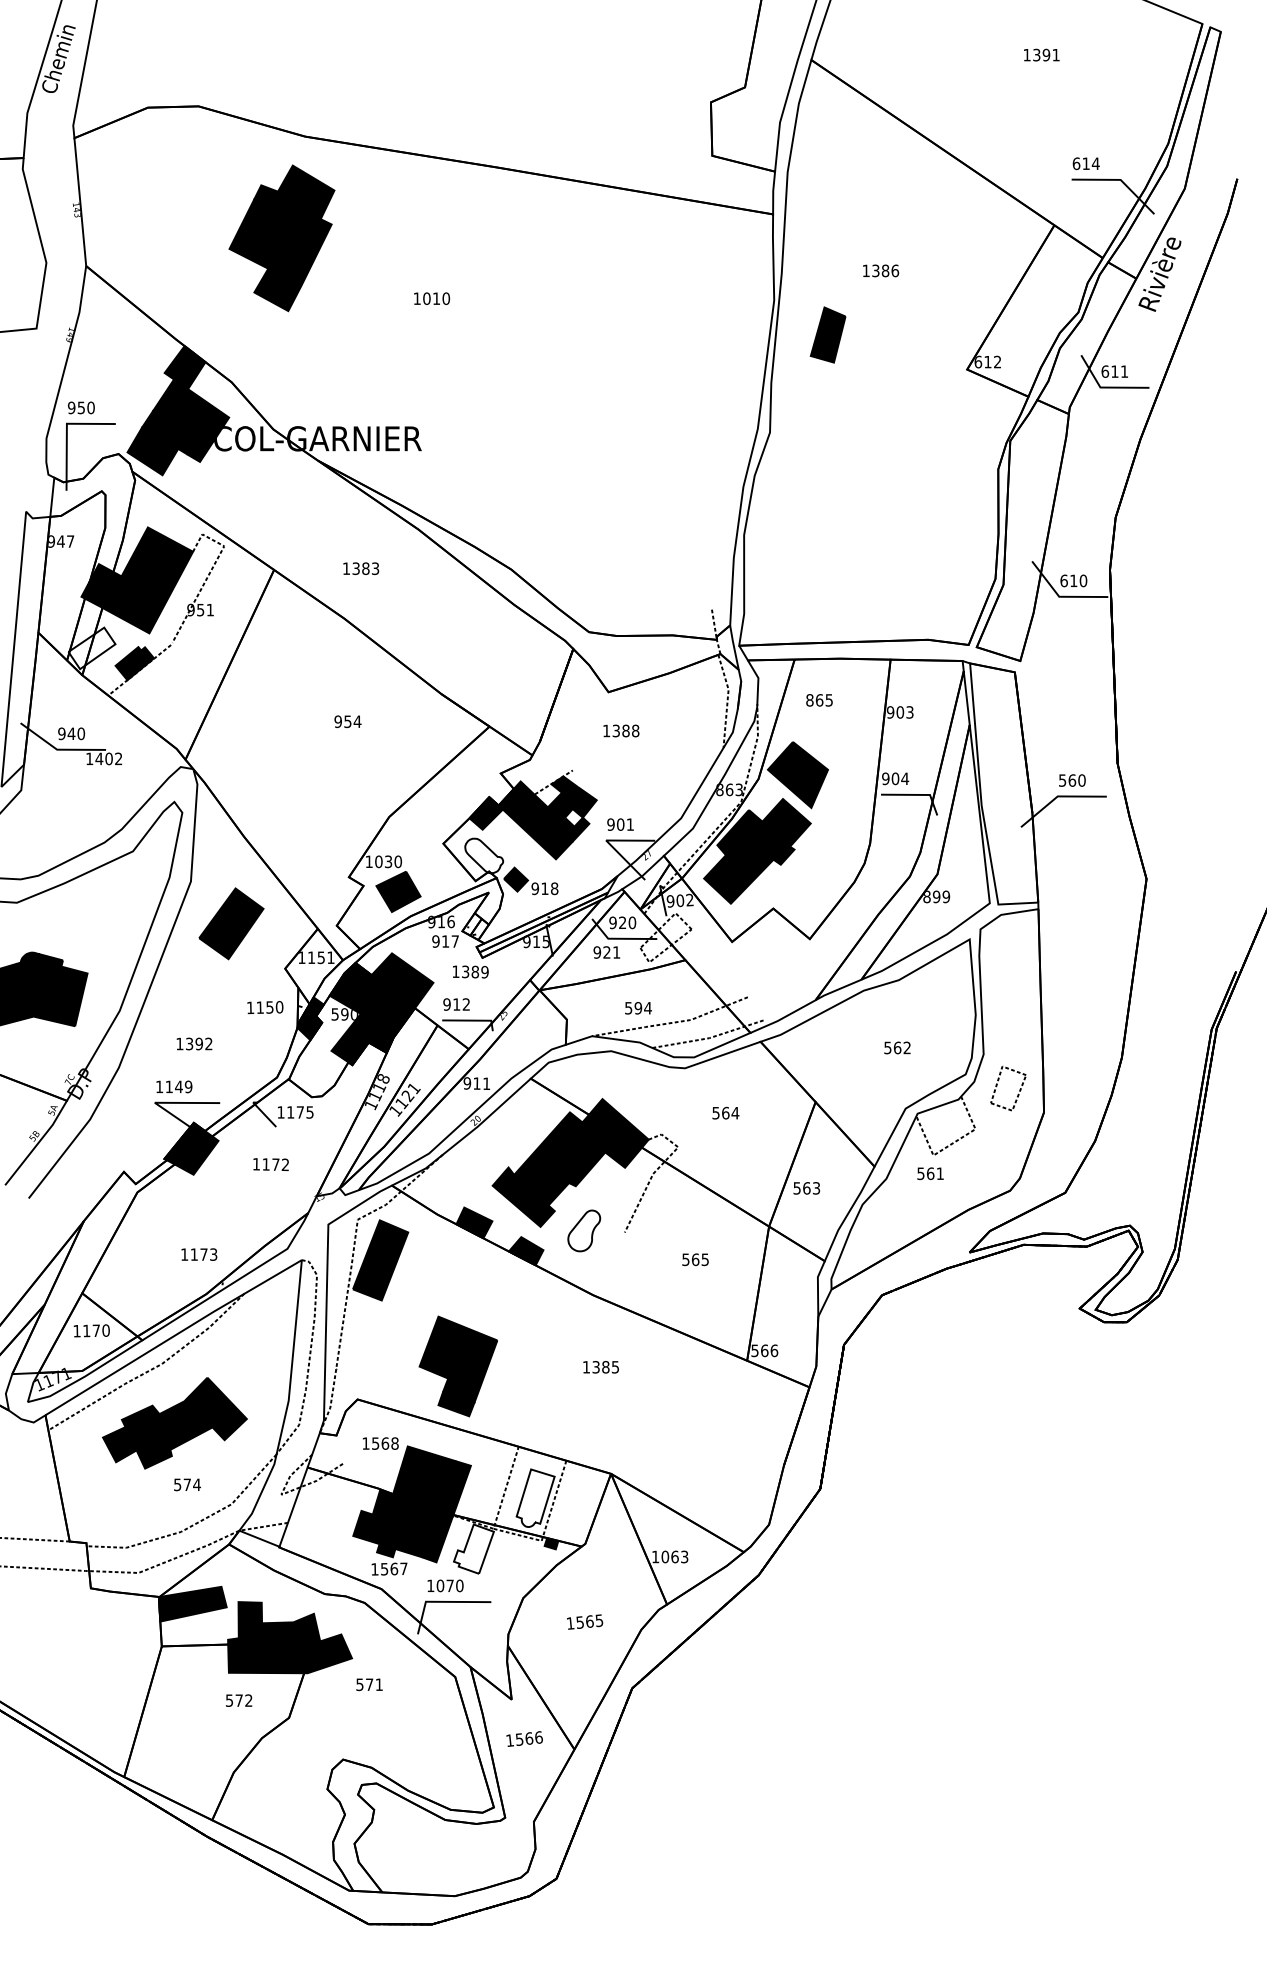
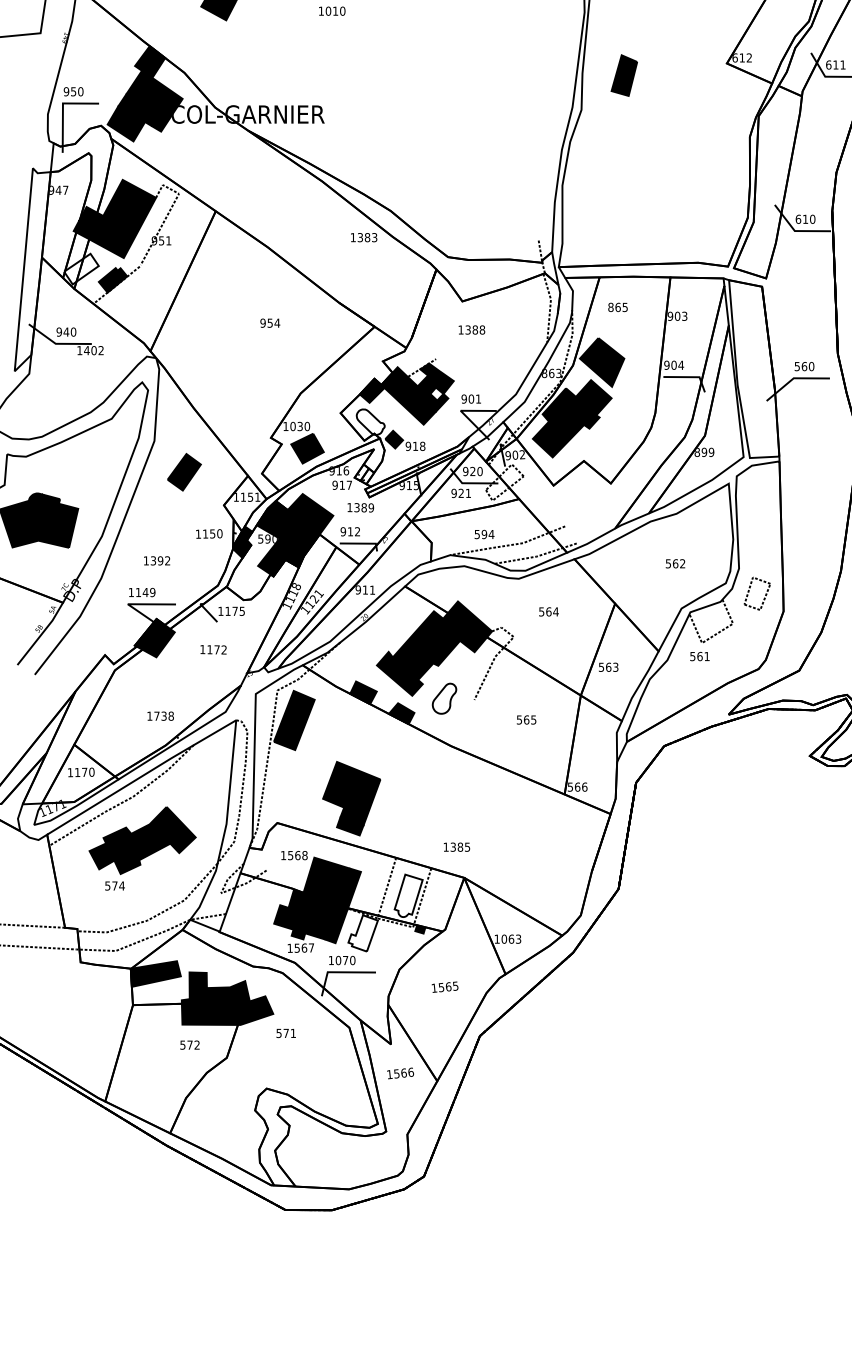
part: (827, 334) -> (623, 75), moved
text: (361, 568) -> (364, 237), moved
part: (231, 923) -> (184, 472), size x0.7
text: (203, 1254) -> (163, 716), 1173 -> 1738
text: (600, 1367) -> (456, 847), moved
text: (187, 1484) -> (115, 885), moved

